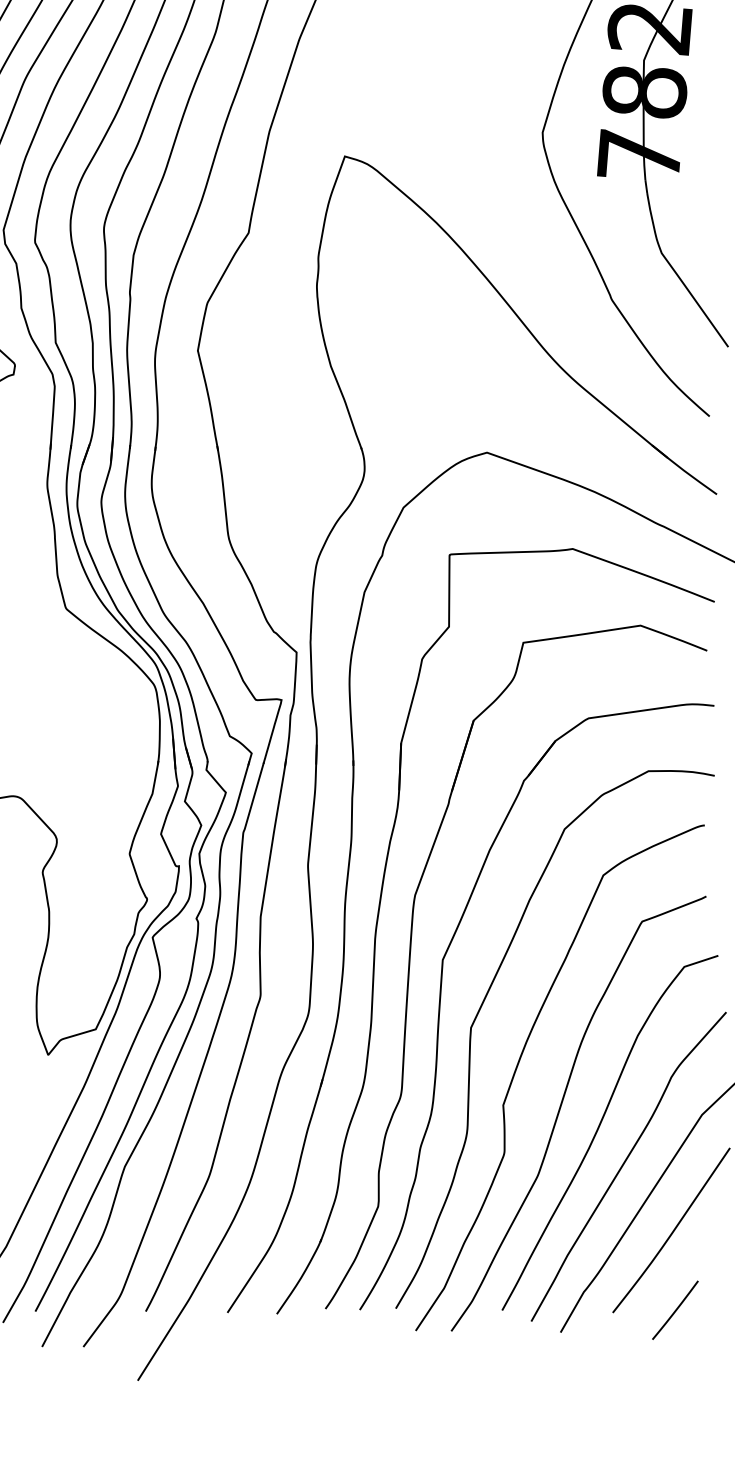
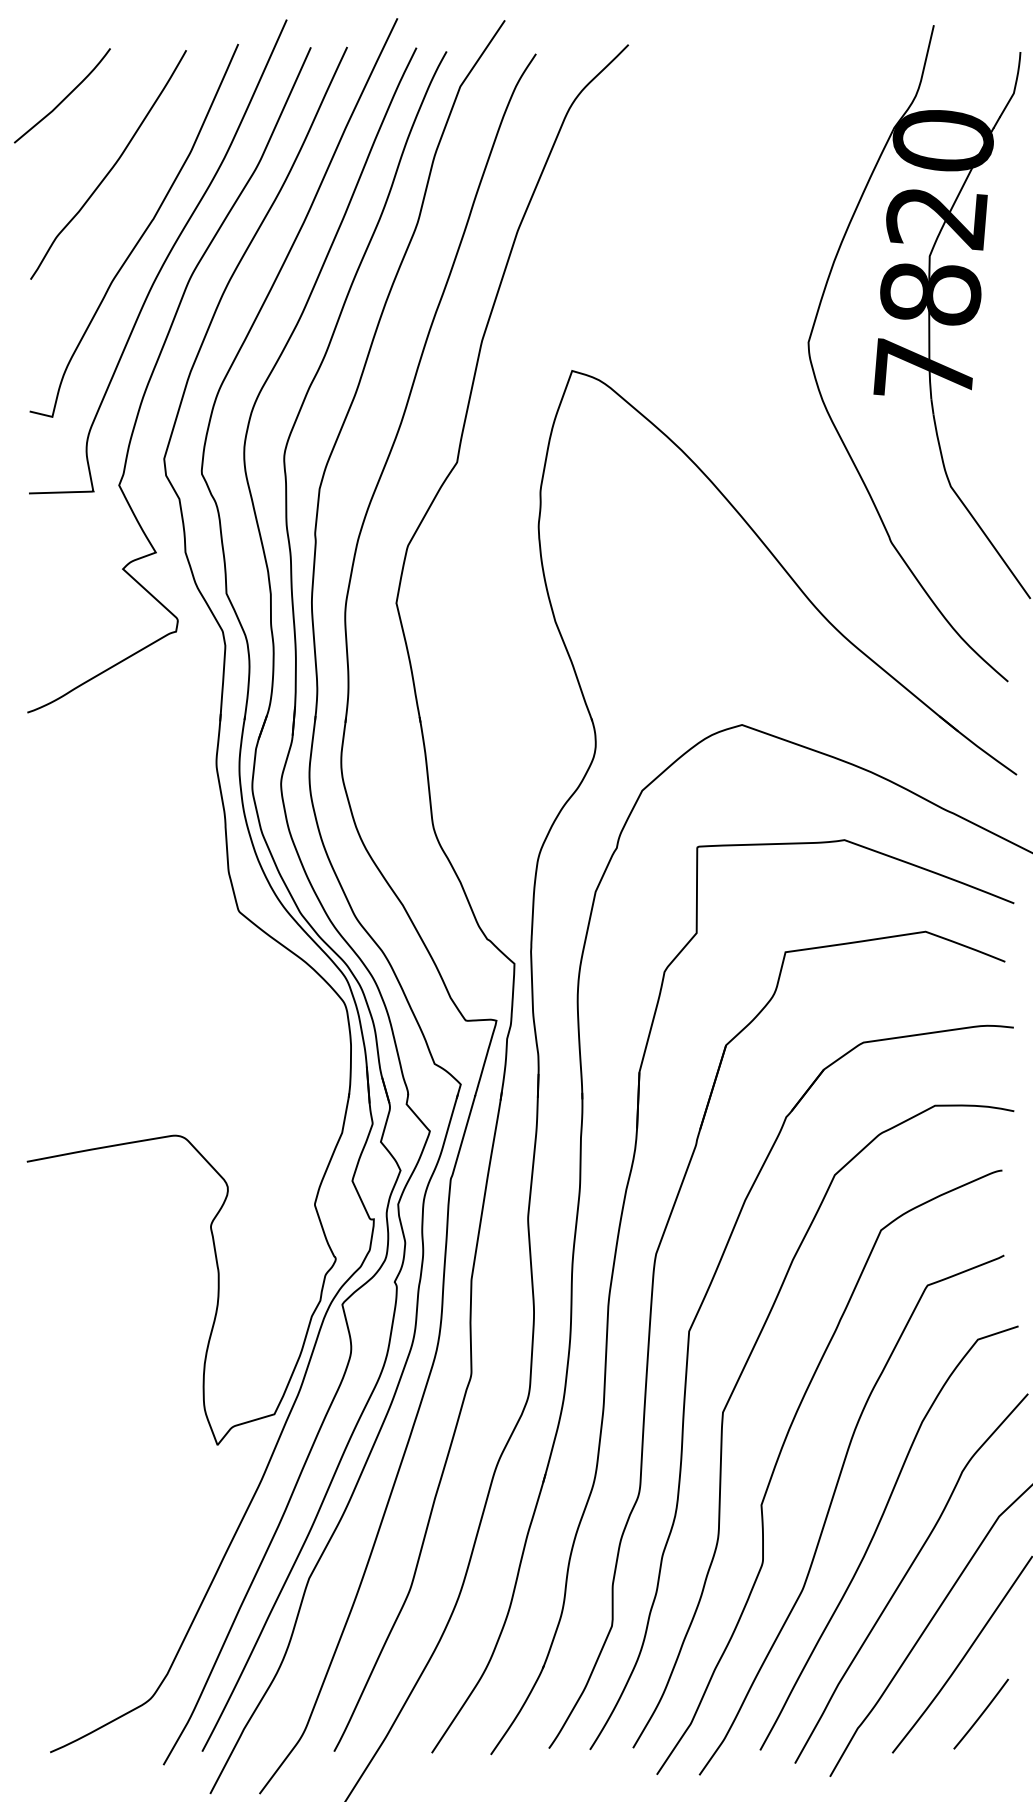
line: (675, 1309) -> (981, 1713), moved

